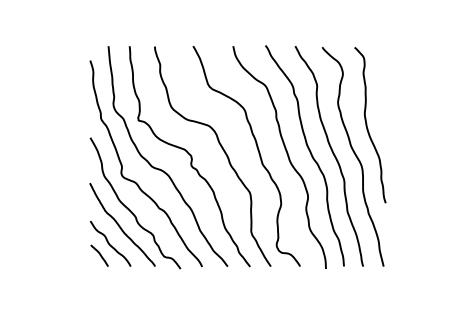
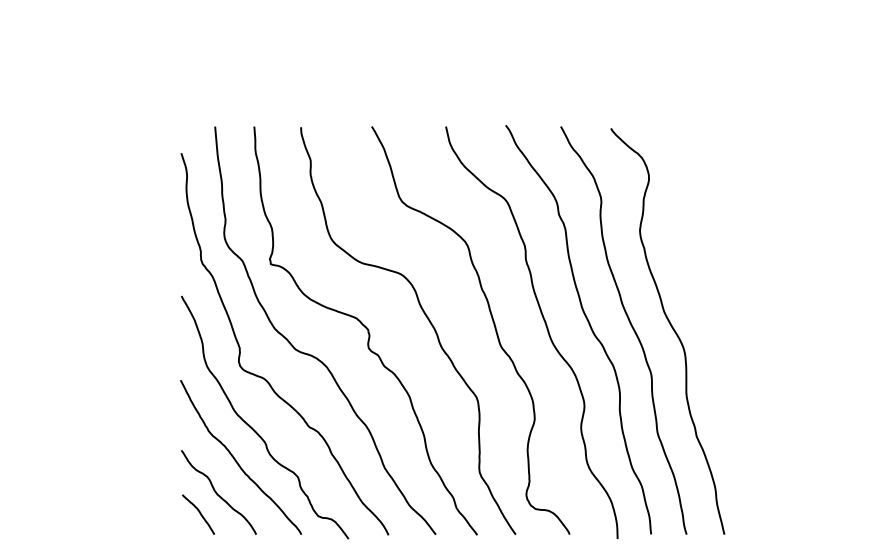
curve: (367, 125) -> (694, 273), removed

